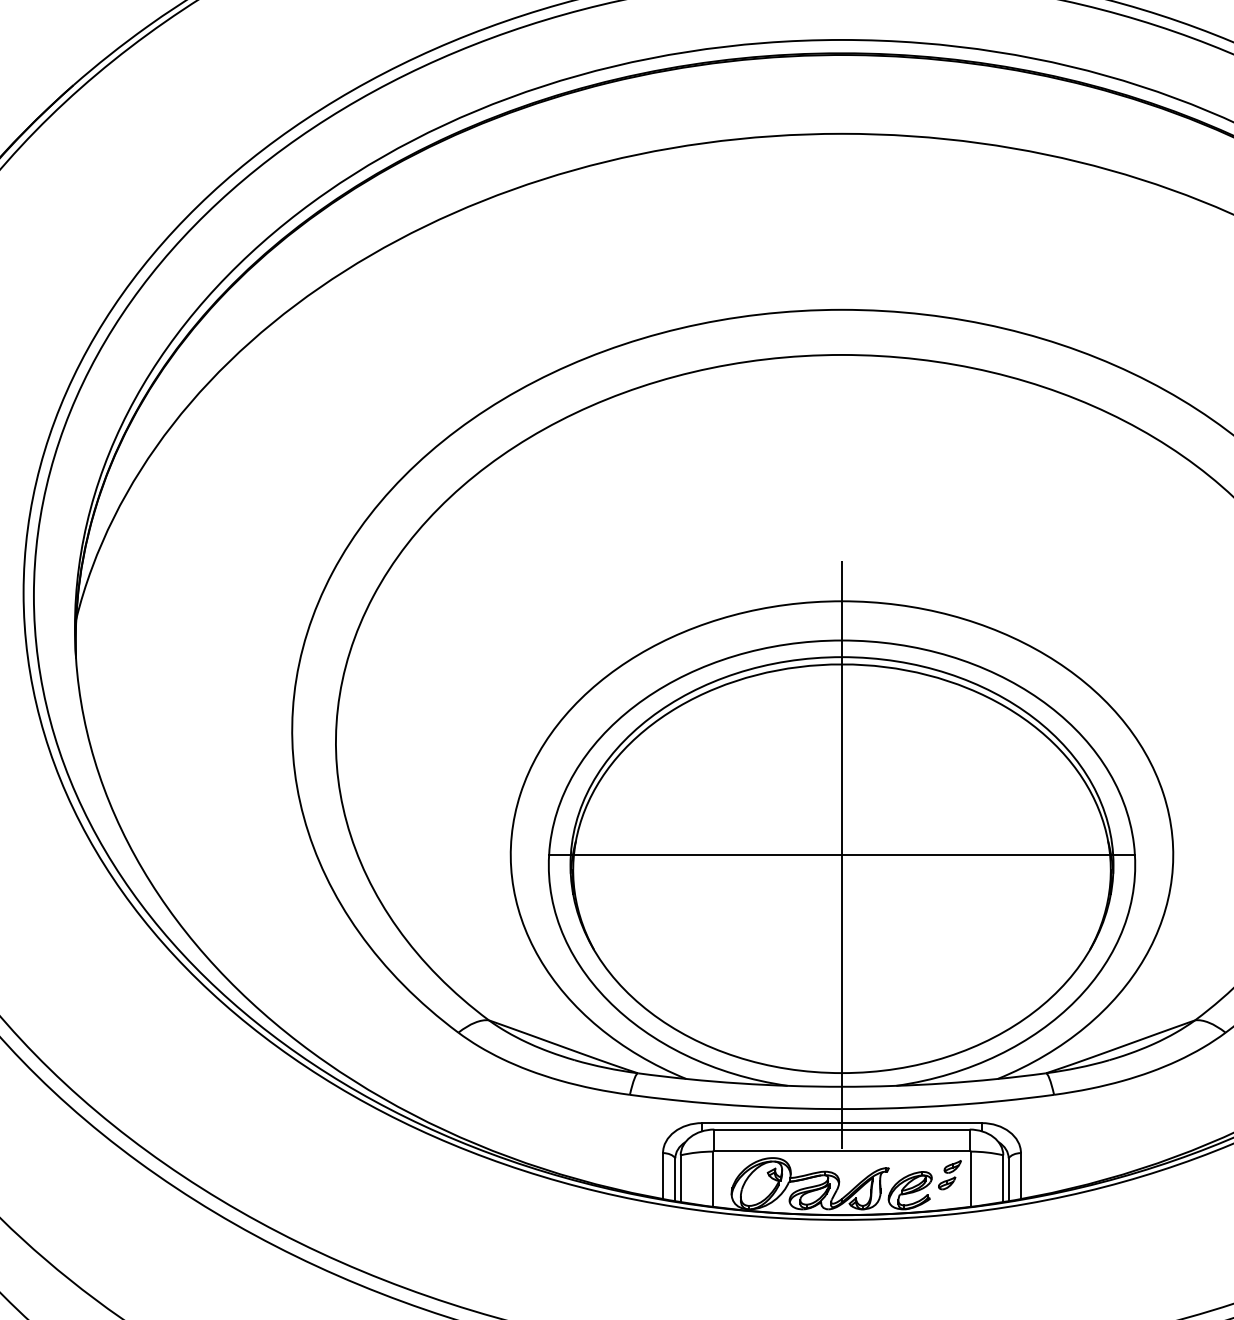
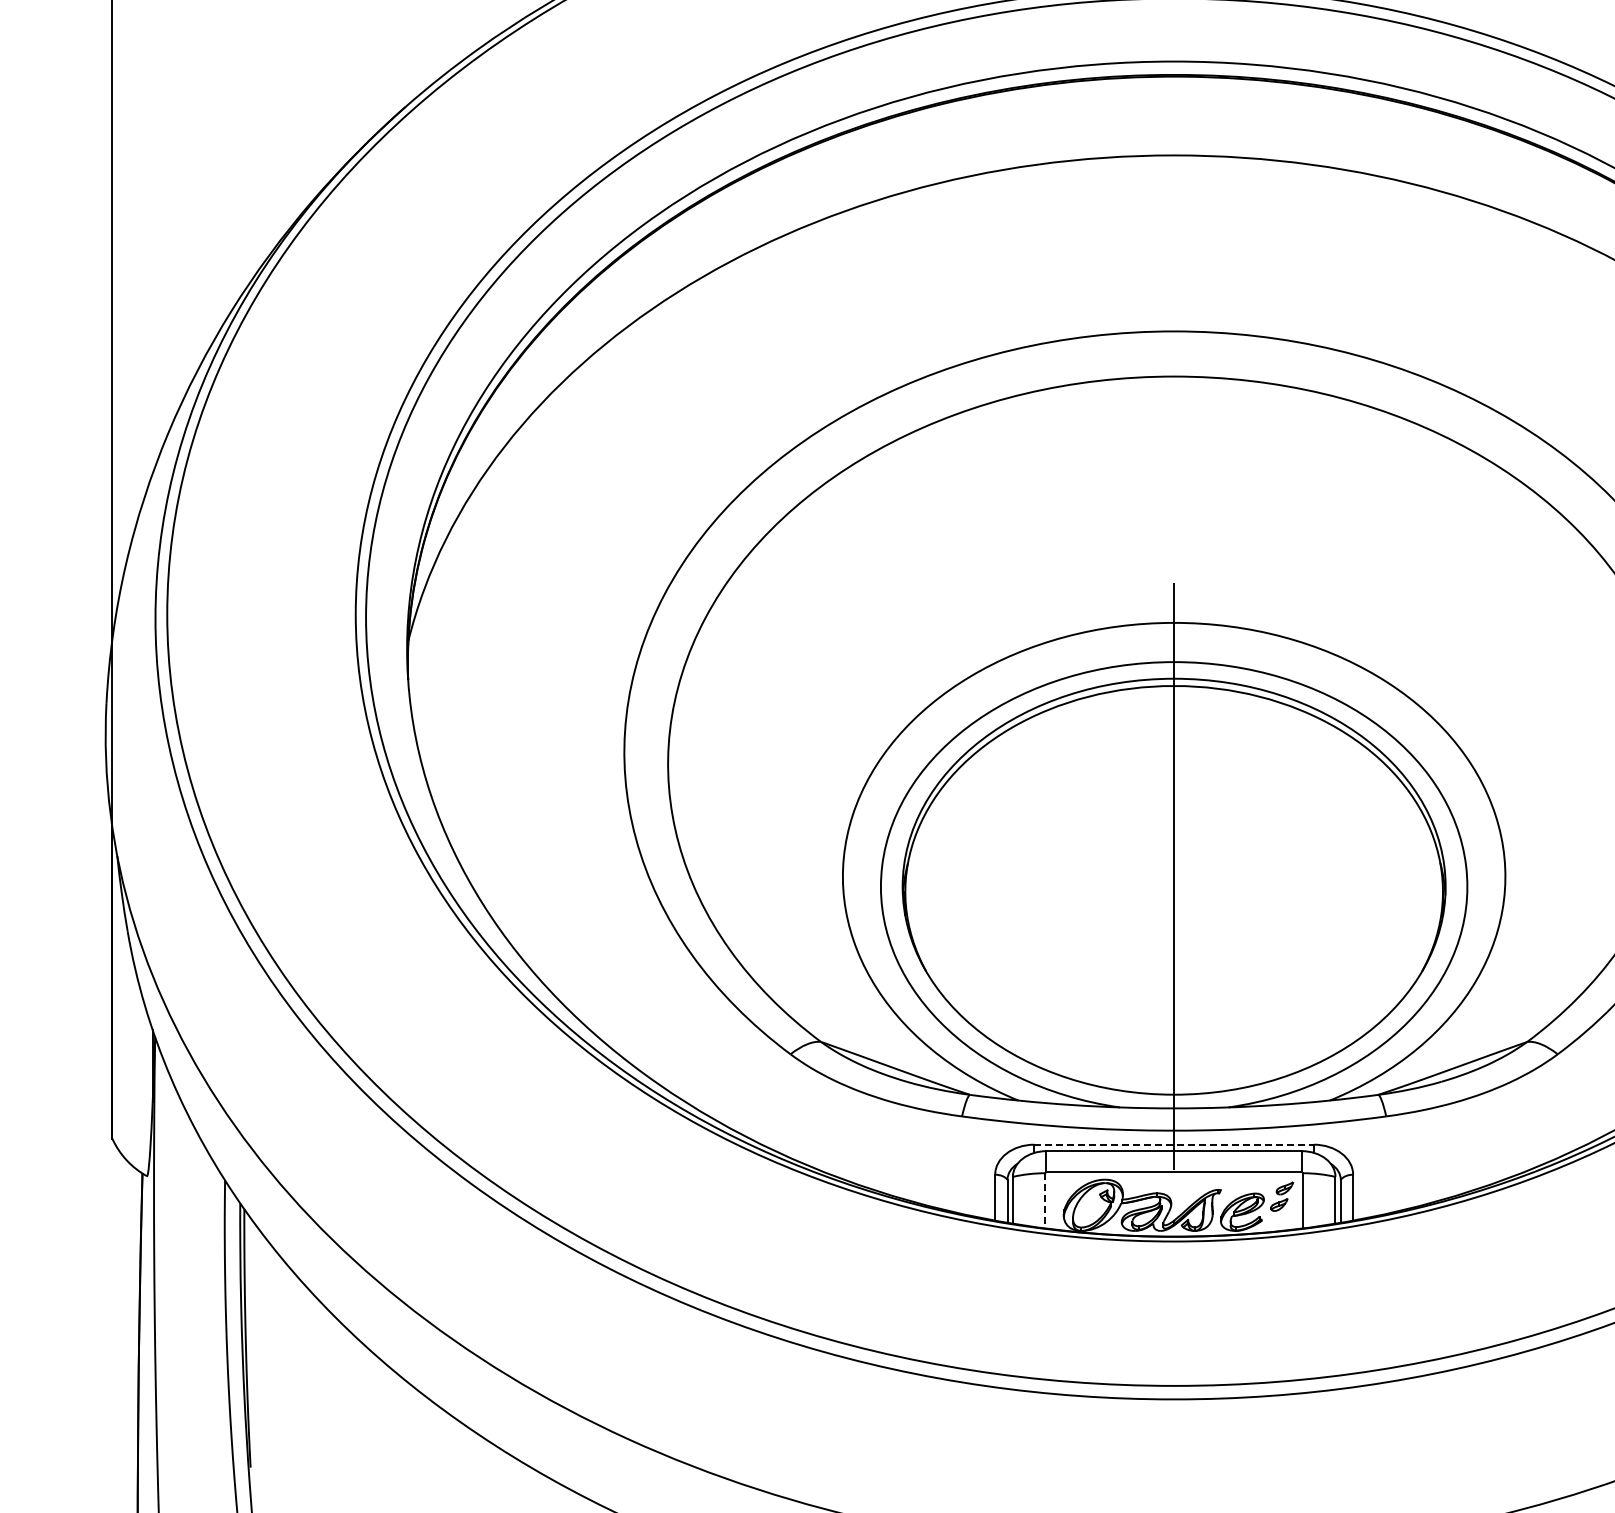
line: (841, 854) -> (1173, 876), removed
line: (842, 1122) -> (1174, 1144), solid -> dashed
line: (713, 1178) -> (1045, 1200), solid -> dashed

